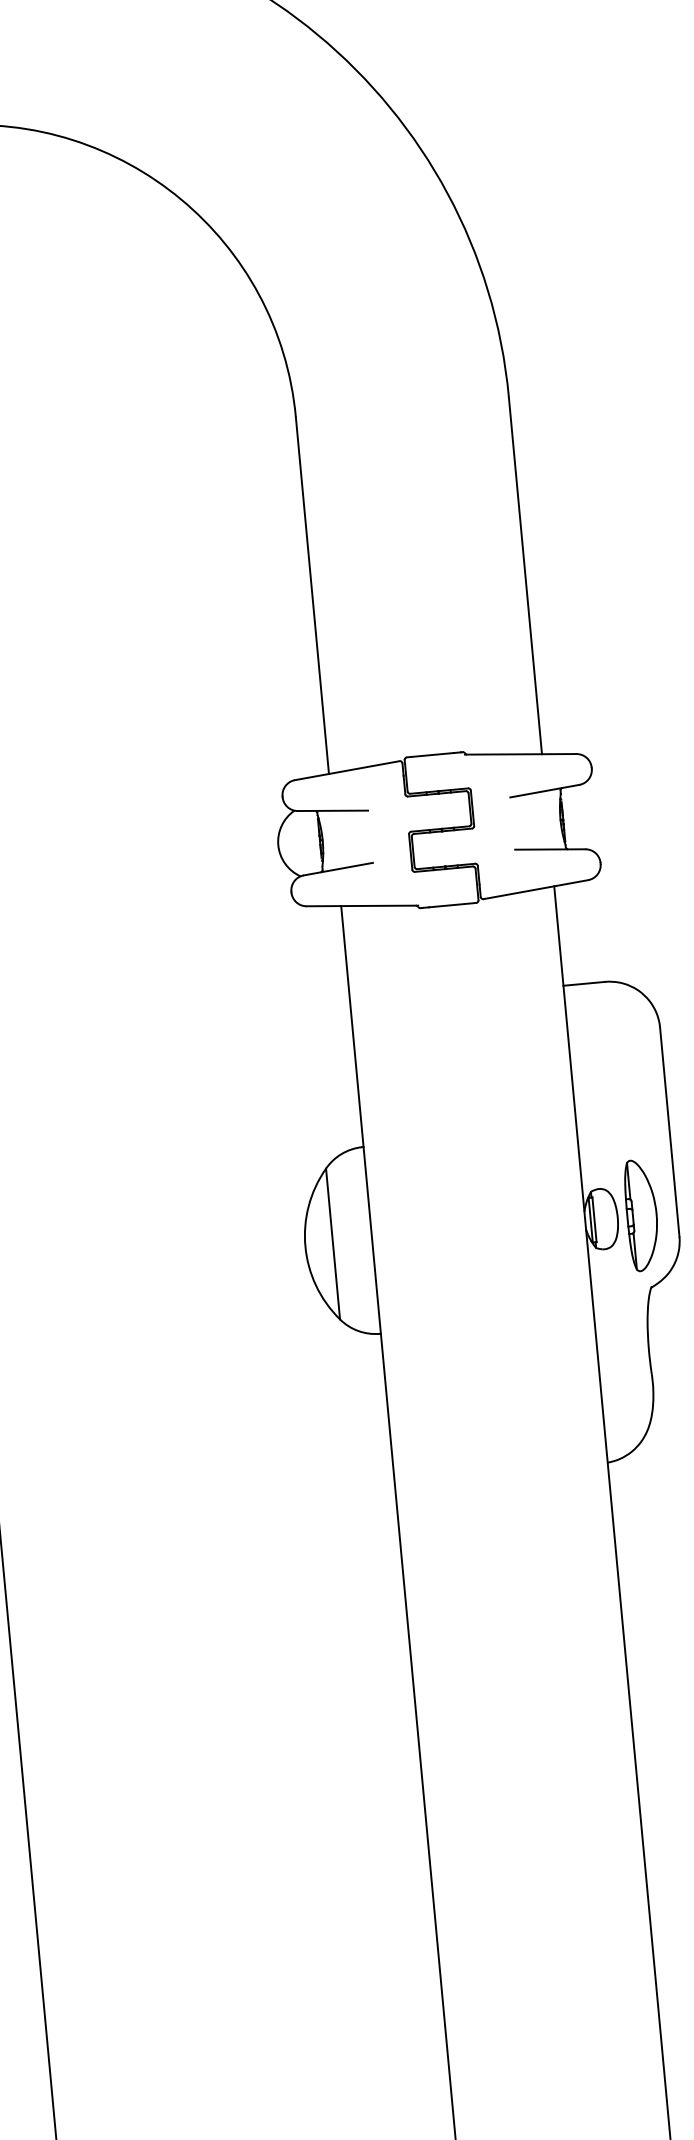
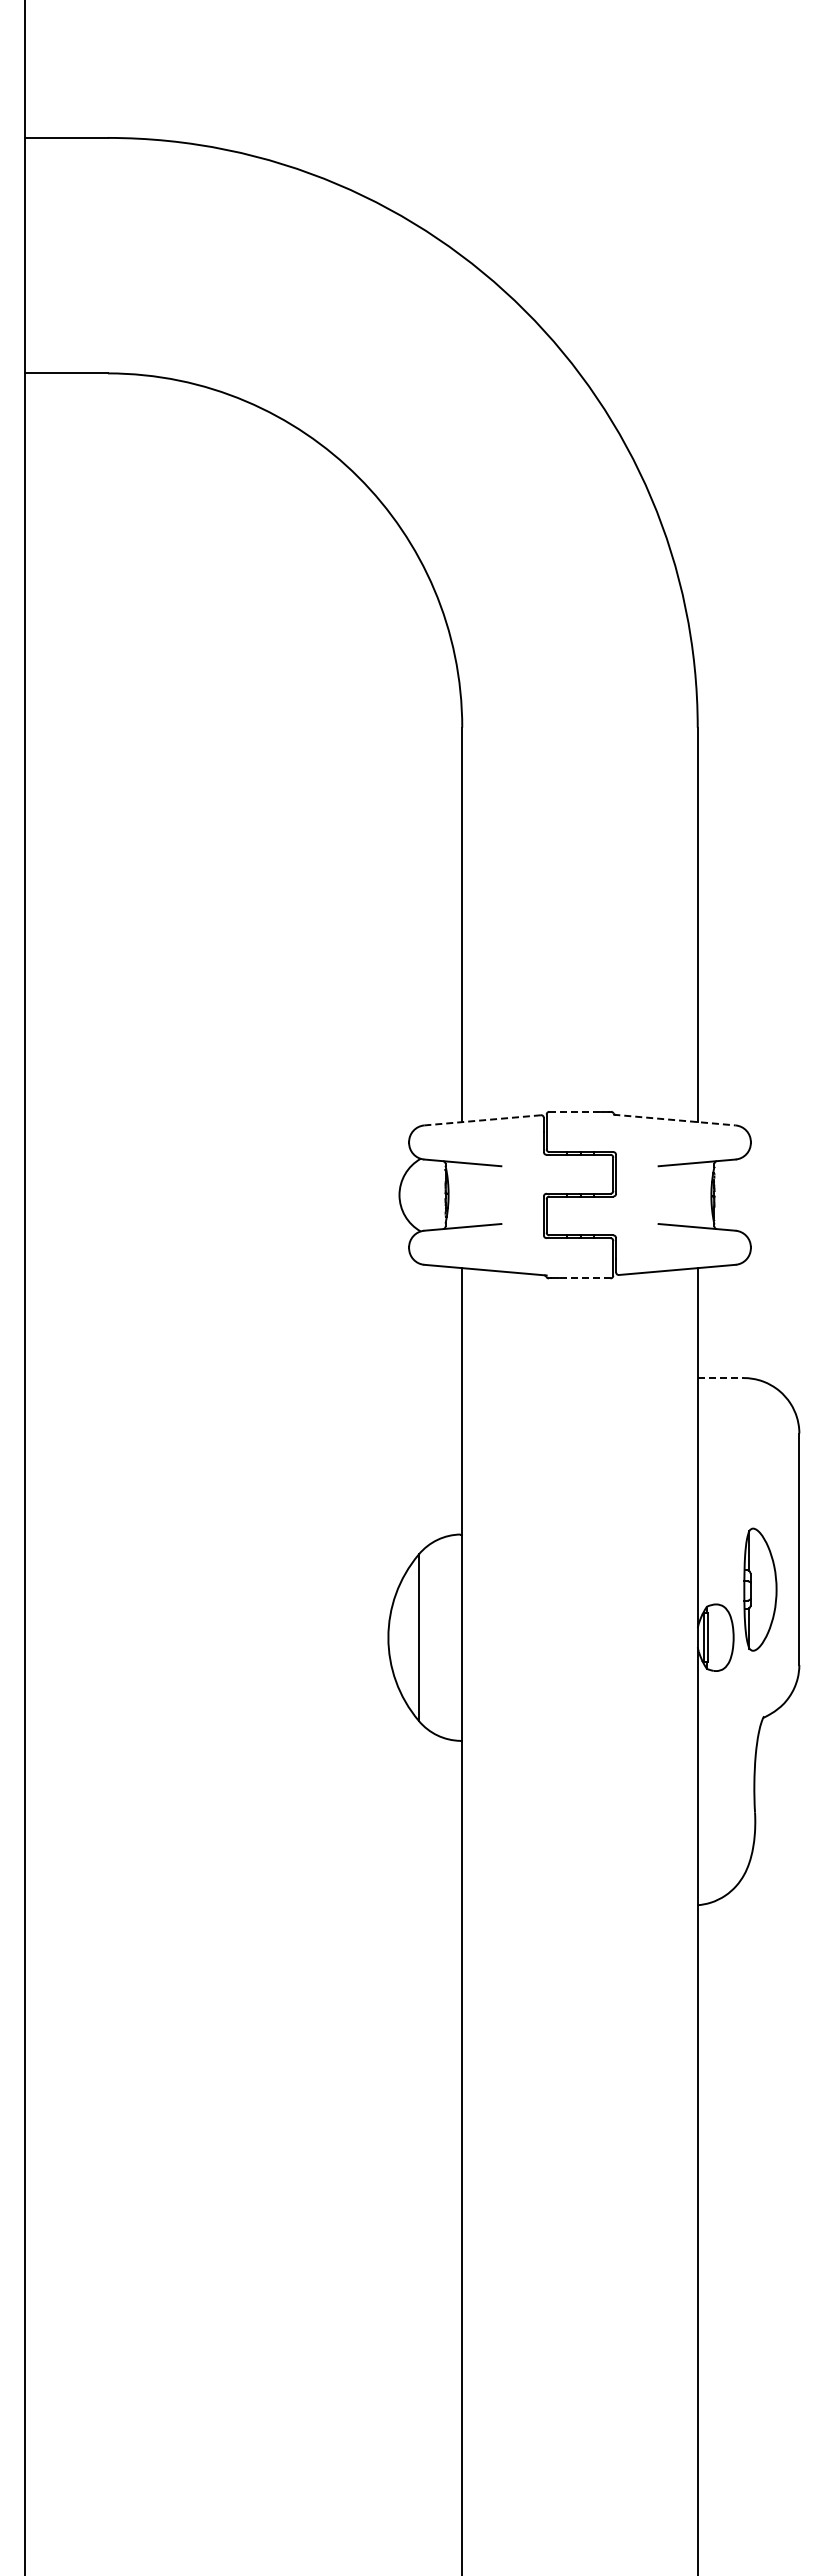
line: (430, 754) -> (575, 1111), solid -> dashed
line: (520, 754) -> (674, 1120), solid -> dashed
line: (347, 770) -> (482, 1120), solid -> dashed
line: (452, 905) -> (584, 1278), solid -> dashed
line: (585, 984) -> (721, 1378), solid -> dashed
part: (642, 1215) -> (760, 1589), moved

